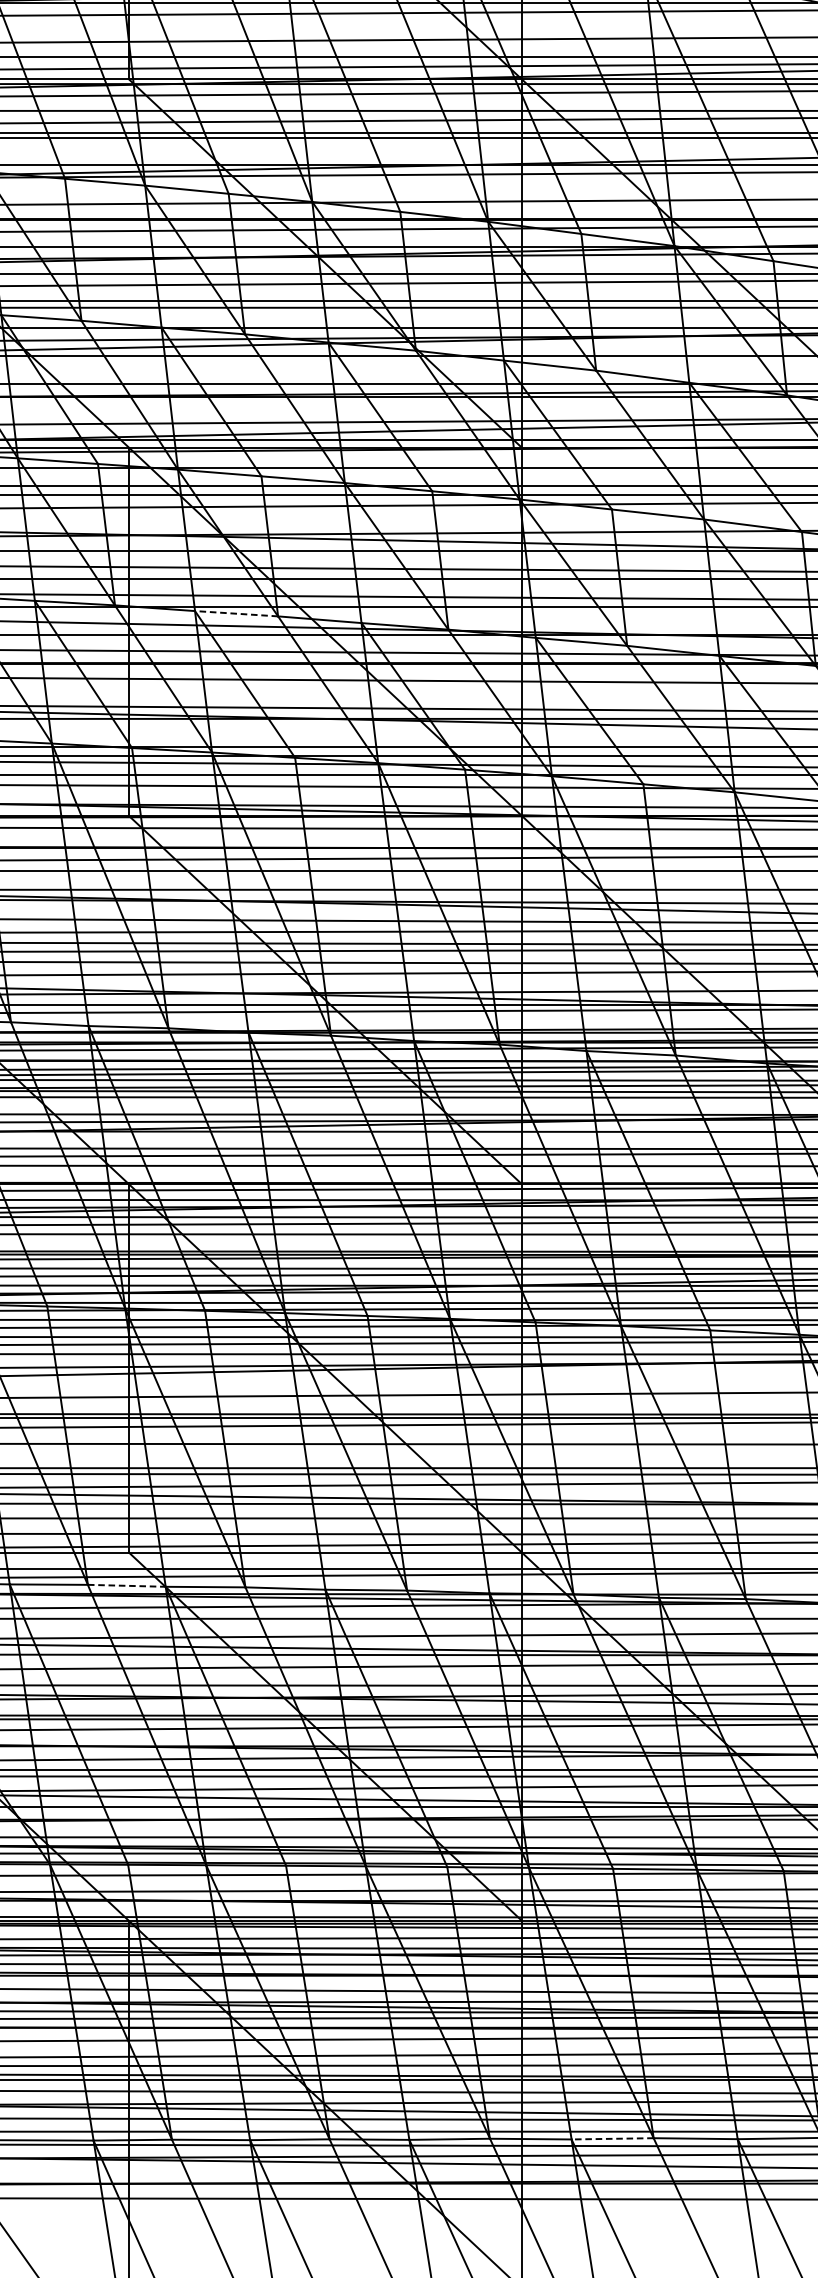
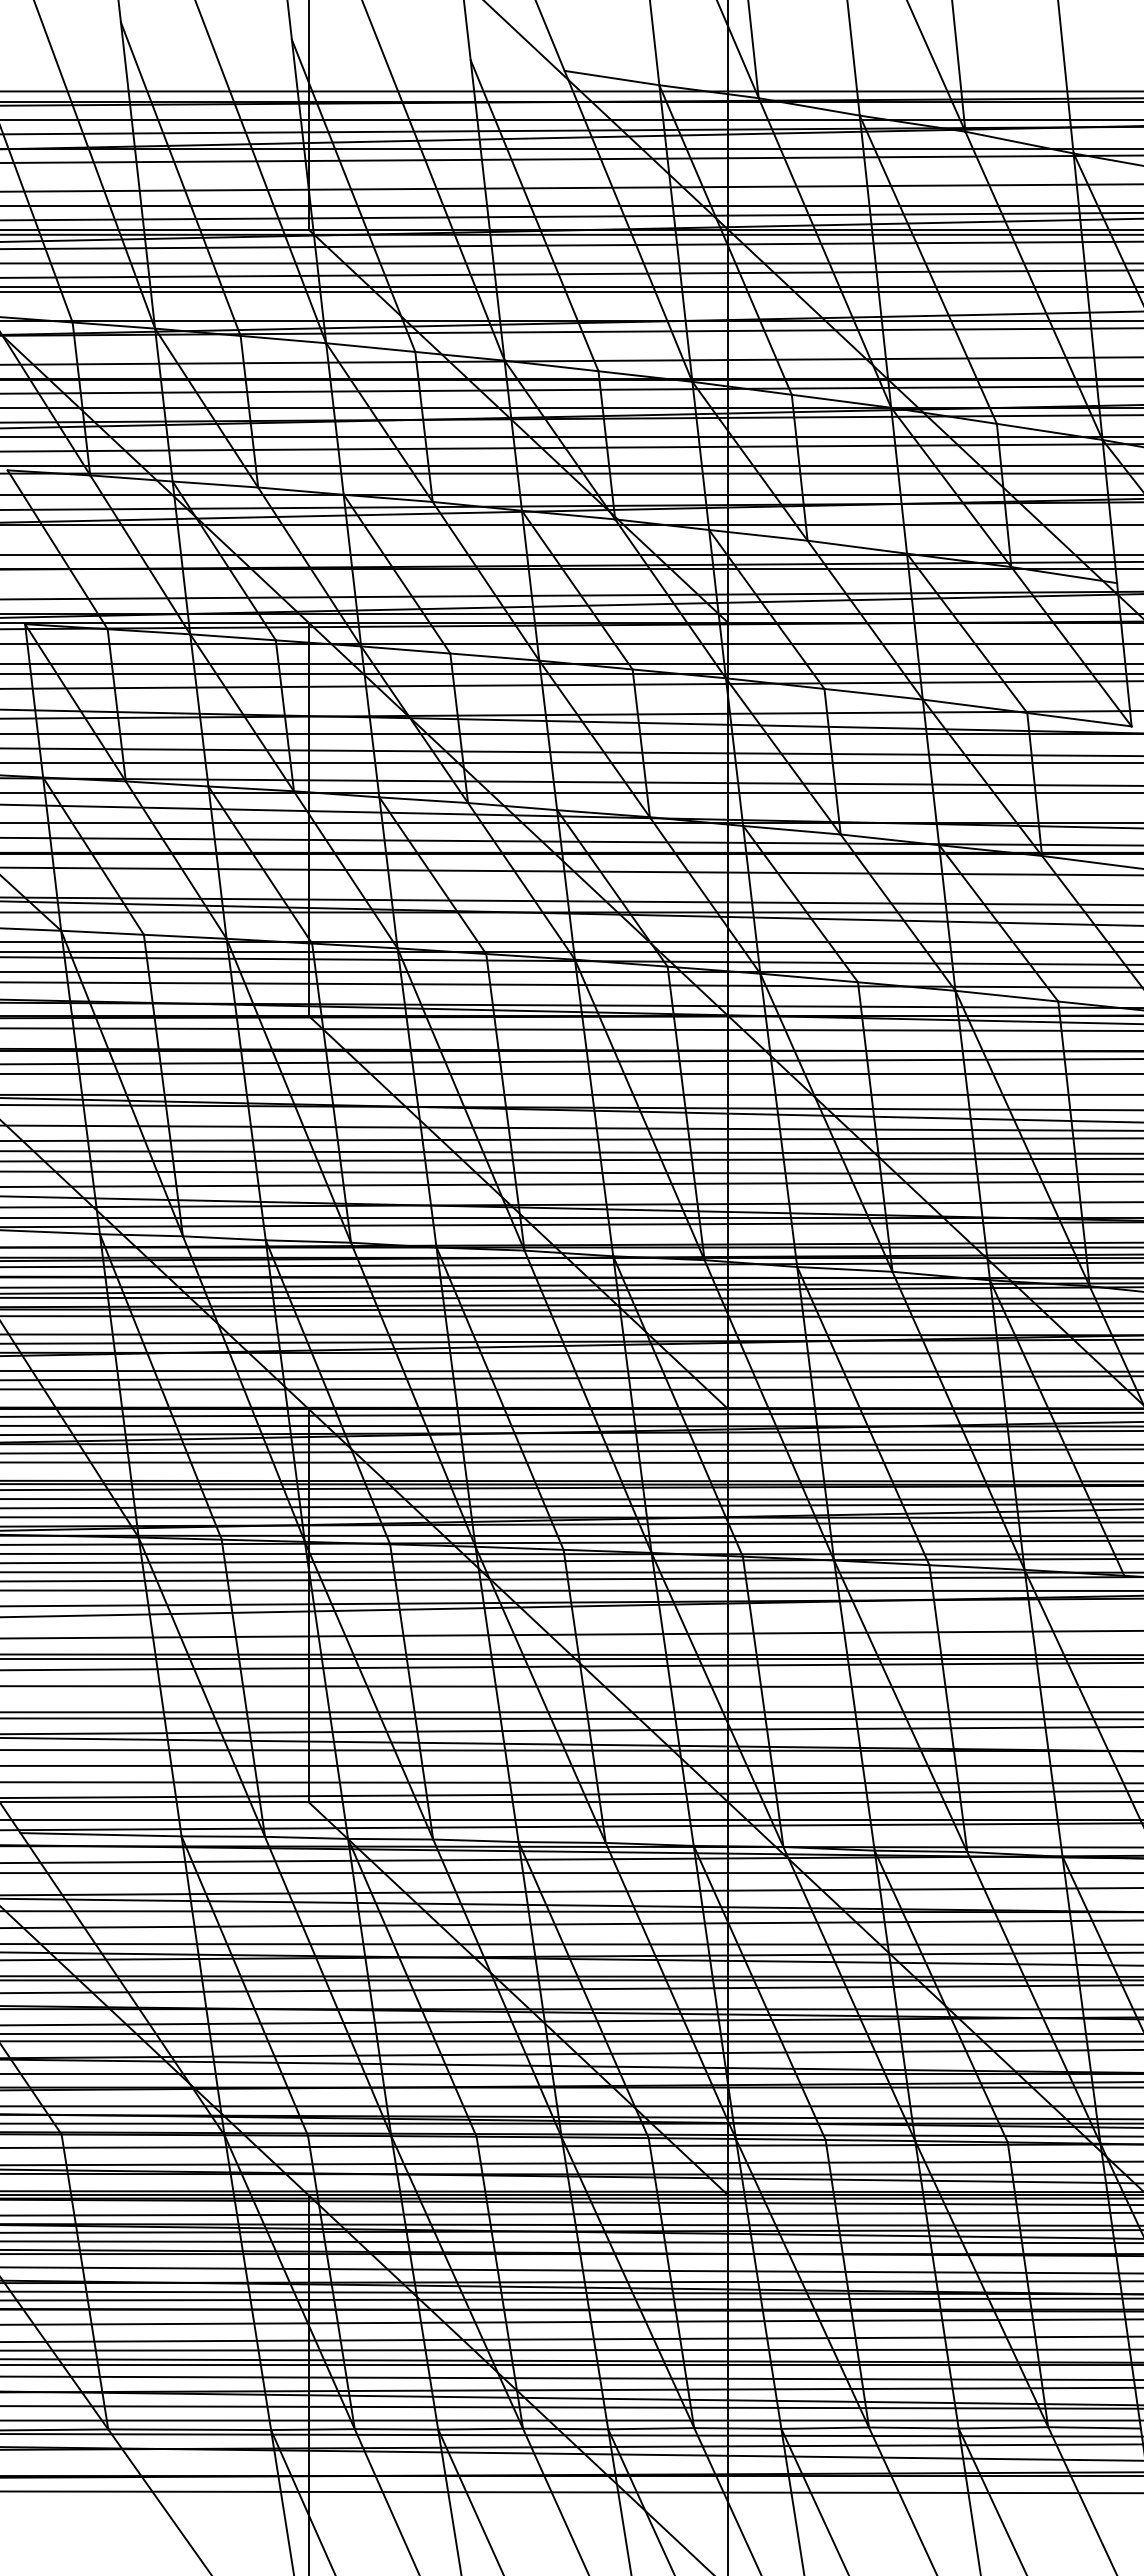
line: (236, 614) -> (423, 800), dashed -> solid
line: (126, 1585) -> (306, 1837), dashed -> solid
line: (612, 2139) -> (825, 2428), dashed -> solid

